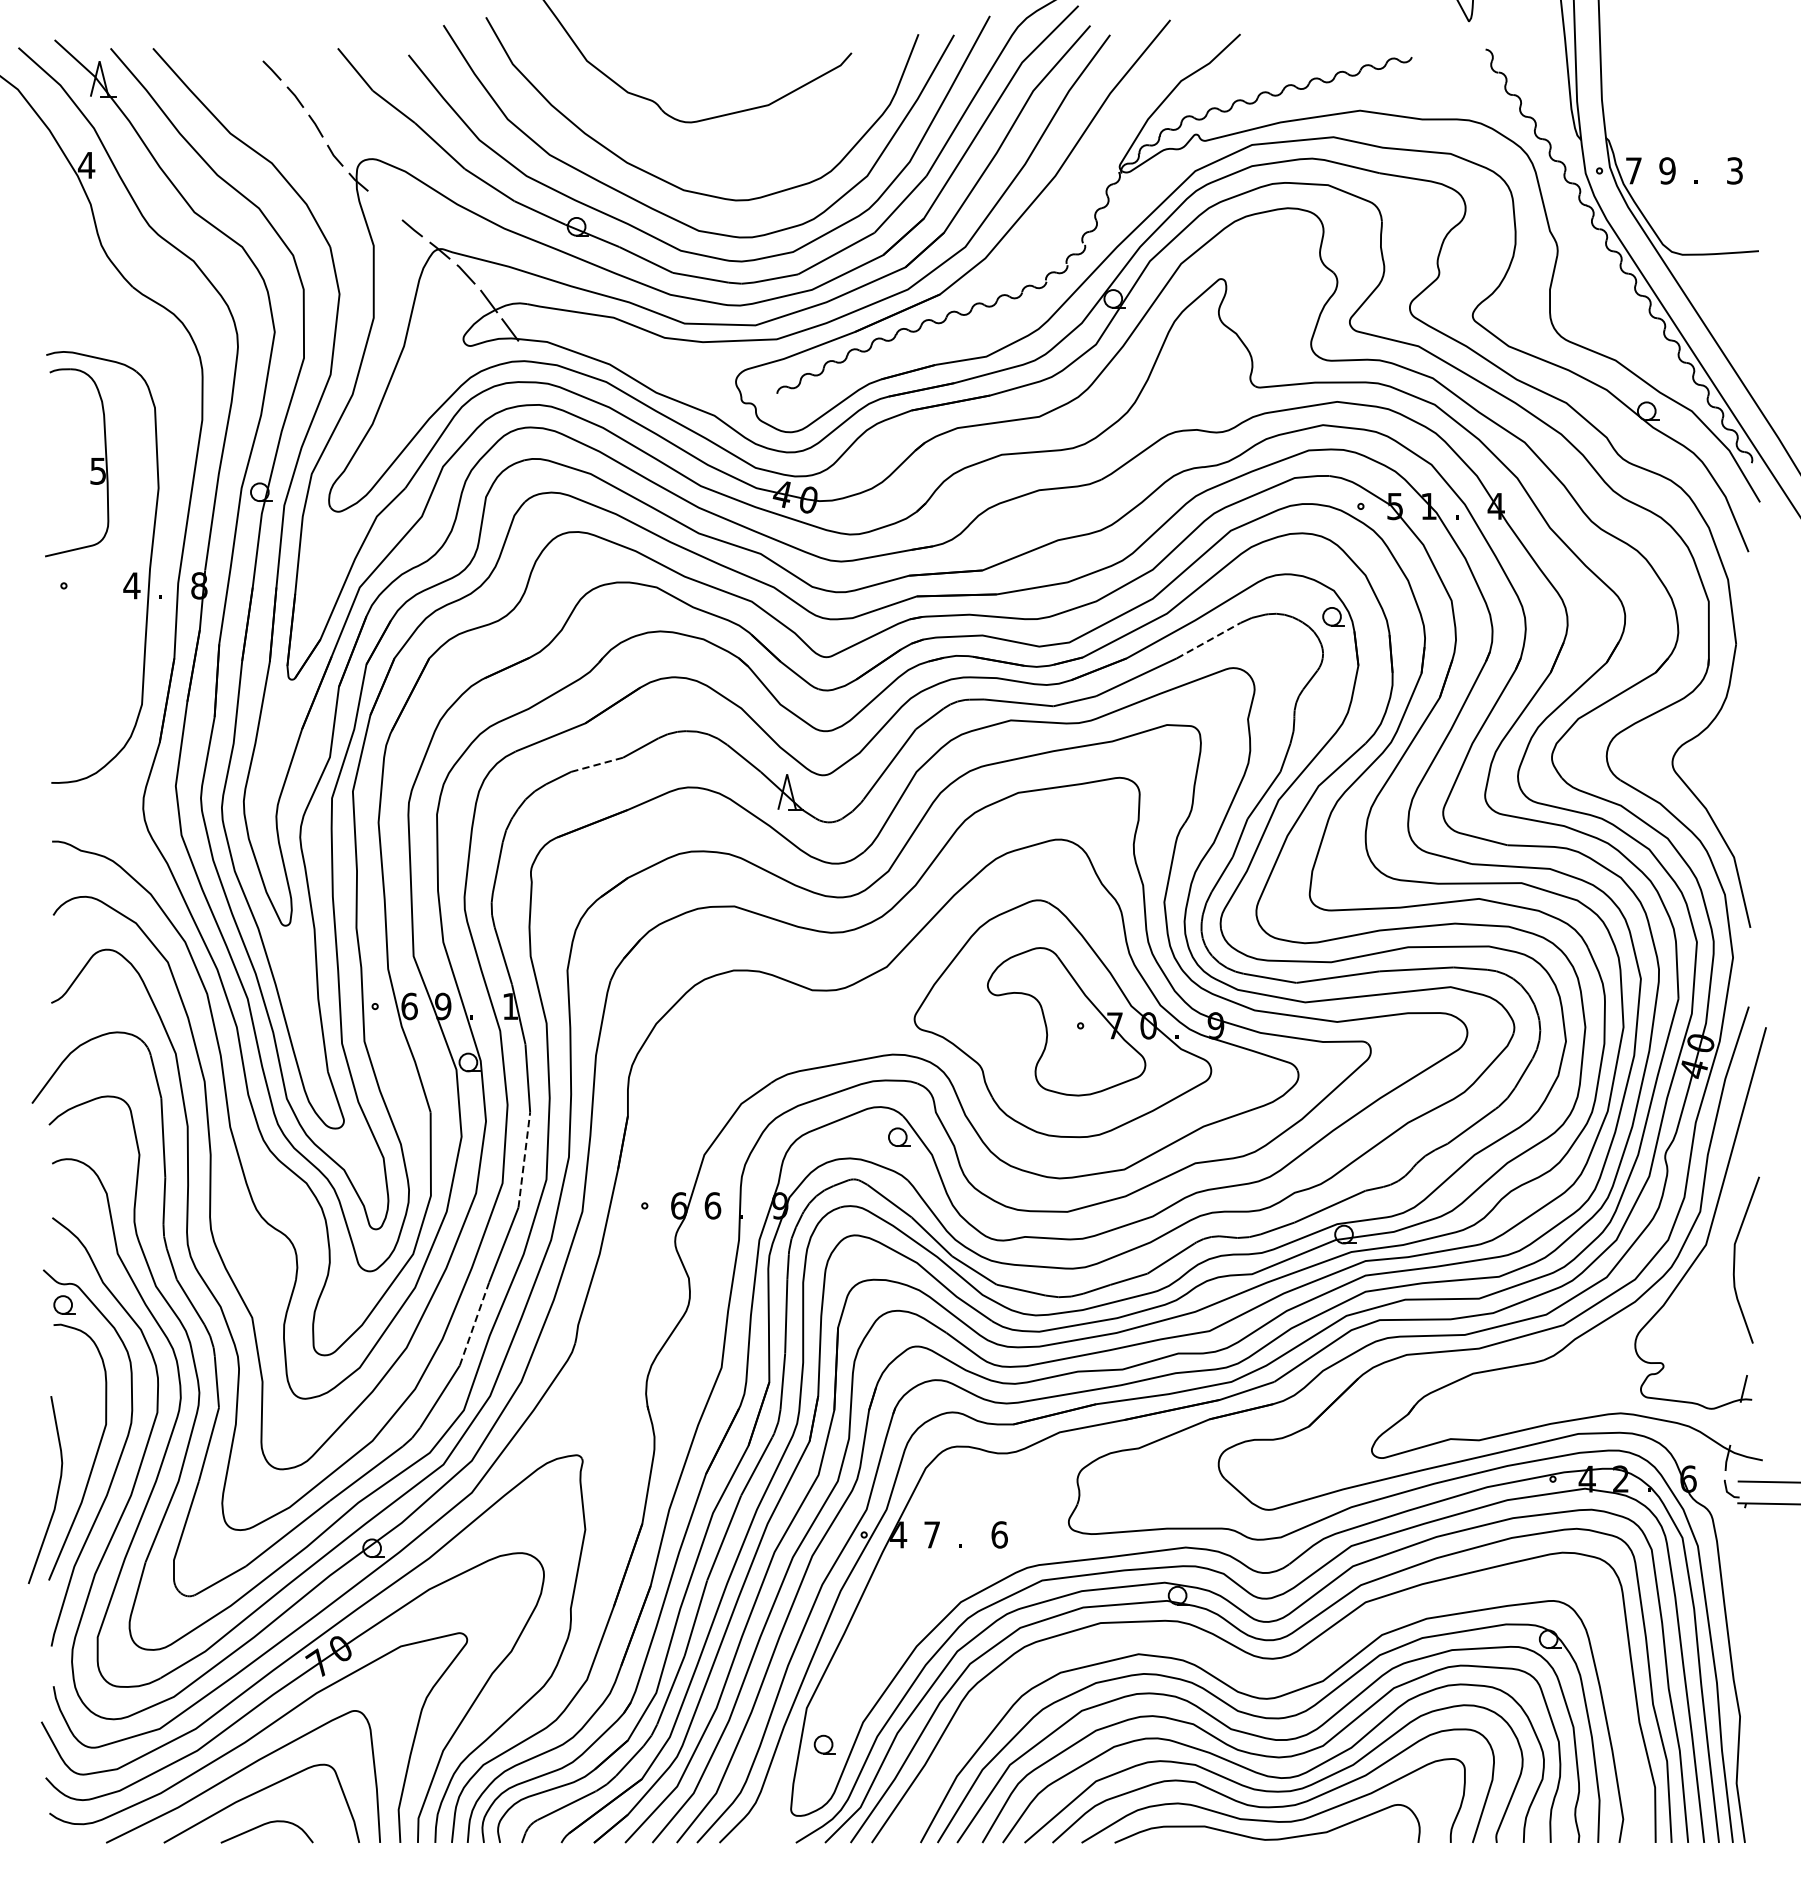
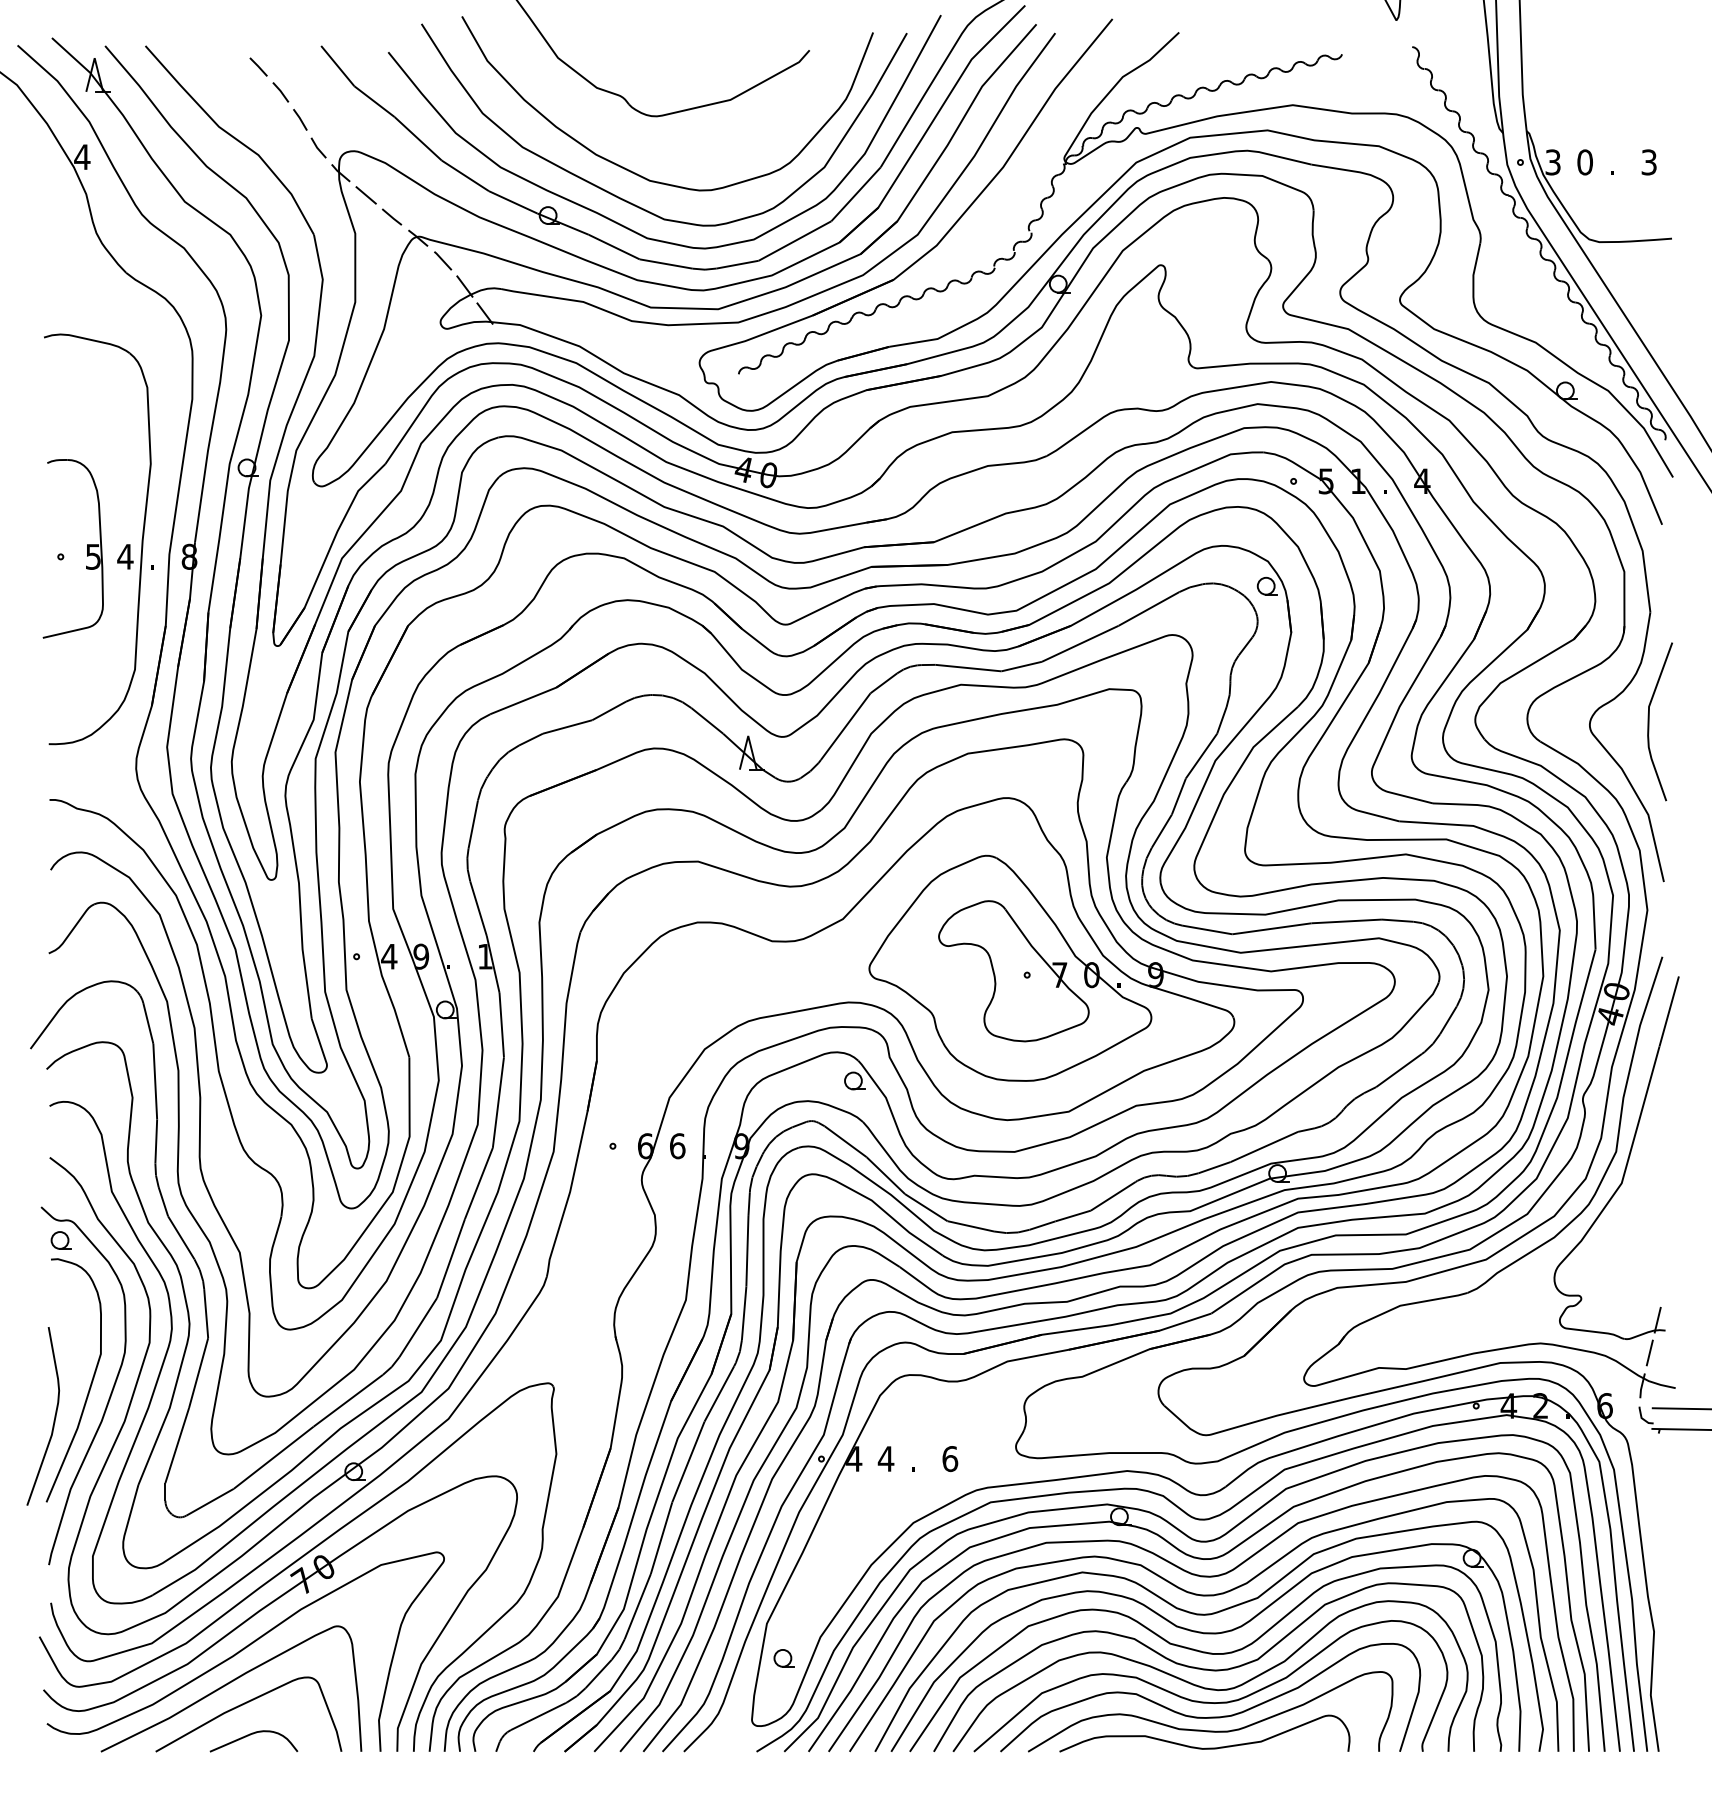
text: (1633, 170) -> (1552, 162), 7 -> 3
text: (1666, 170) -> (1584, 162), 9 -> 0
line: (384, 205) -> (365, 195), added
part: (92, 462) -> (87, 548), moved
line: (1208, 640) -> (1148, 608), dashed -> solid
line: (596, 764) -> (567, 726), dashed -> solid
text: (409, 1006) -> (389, 956), 6 -> 4
line: (524, 1159) -> (498, 1102), dashed -> solid
curve: (1735, 1259) -> (1649, 721), moved
line: (474, 1323) -> (451, 1258), dashed -> solid
line: (1735, 1422) -> (1649, 1352), added
text: (931, 1534) -> (885, 1458), 7 -> 4
curve: (1267, 1679) -> (1204, 1596), added

